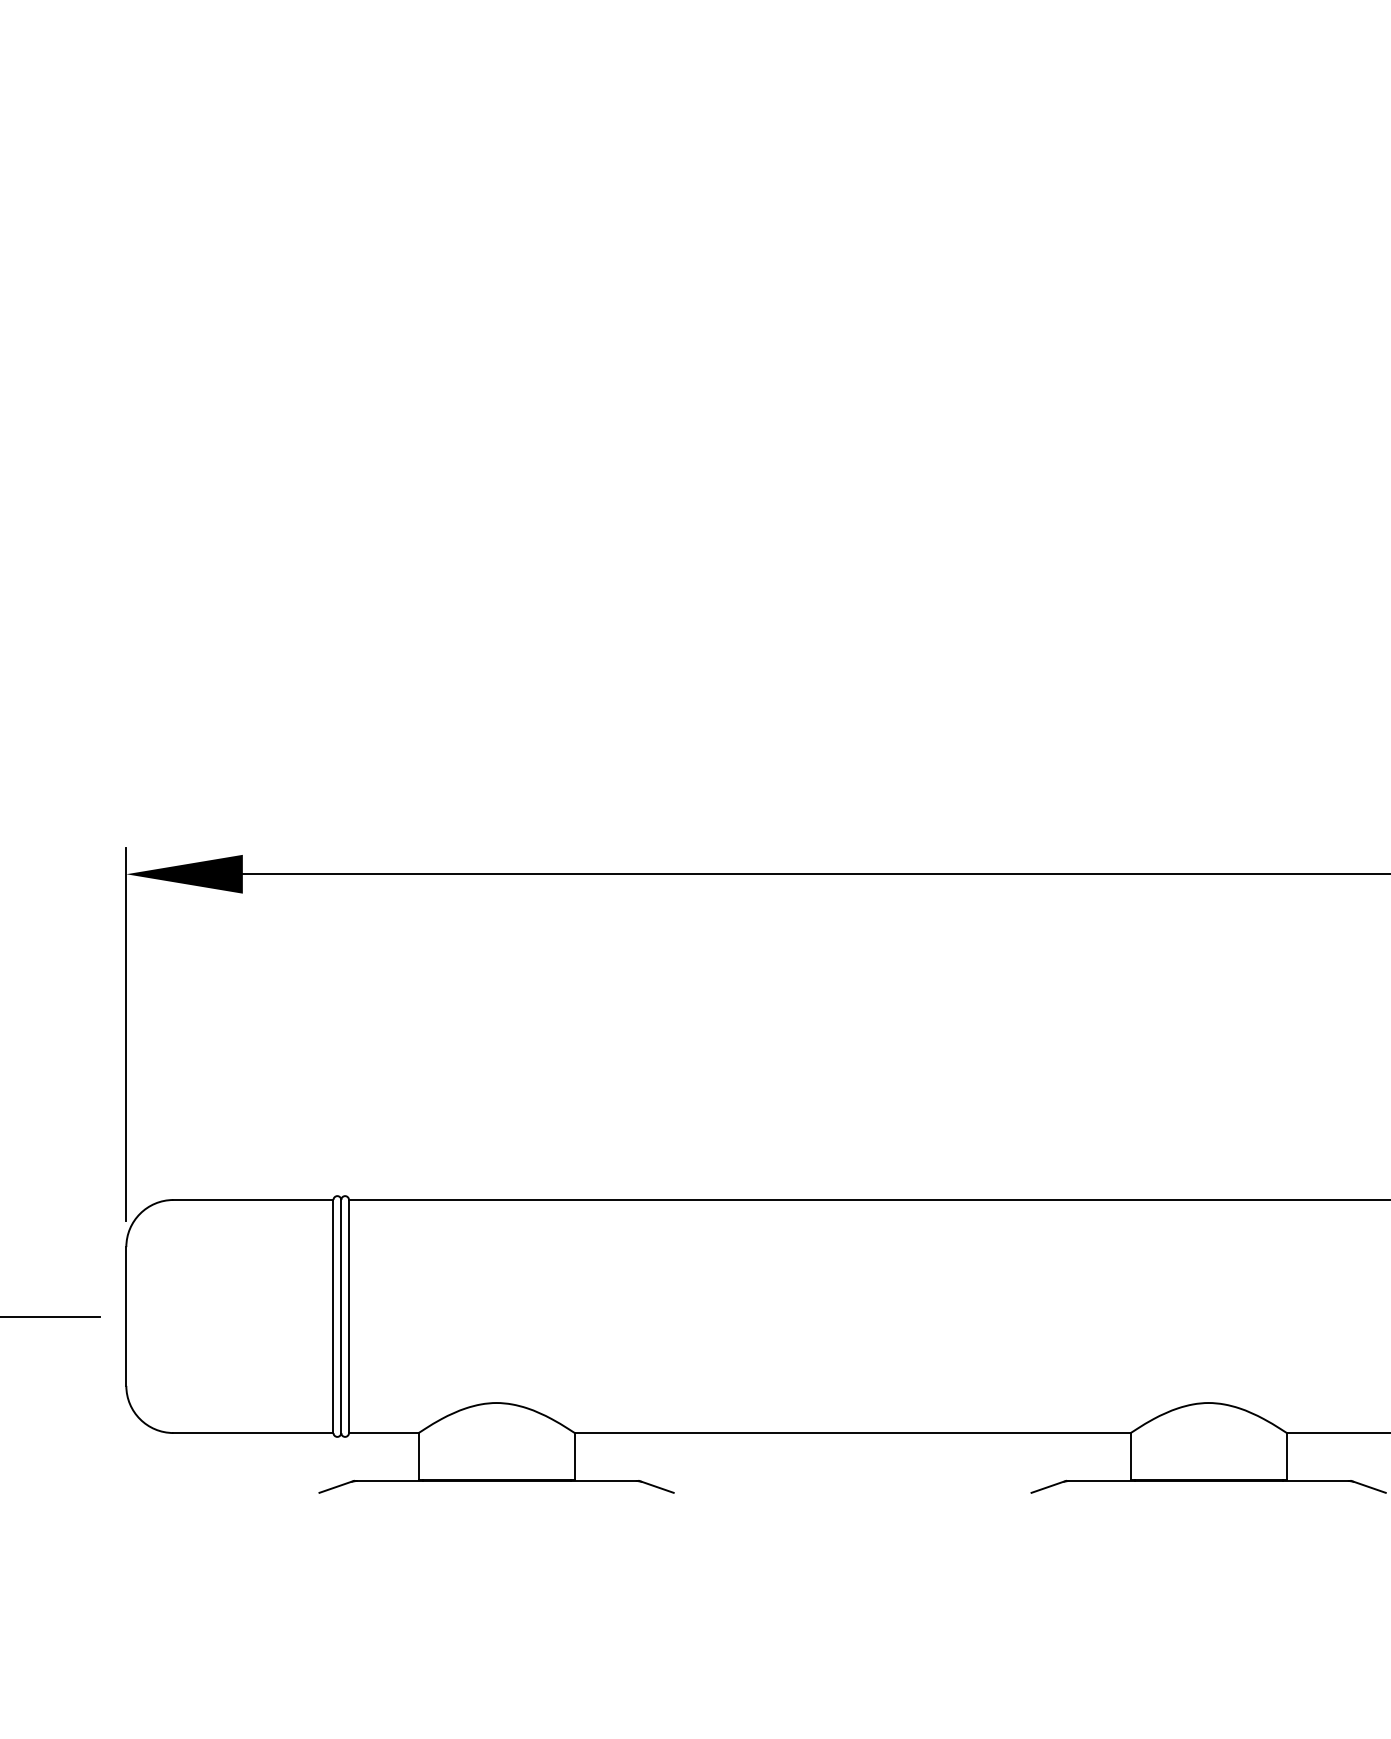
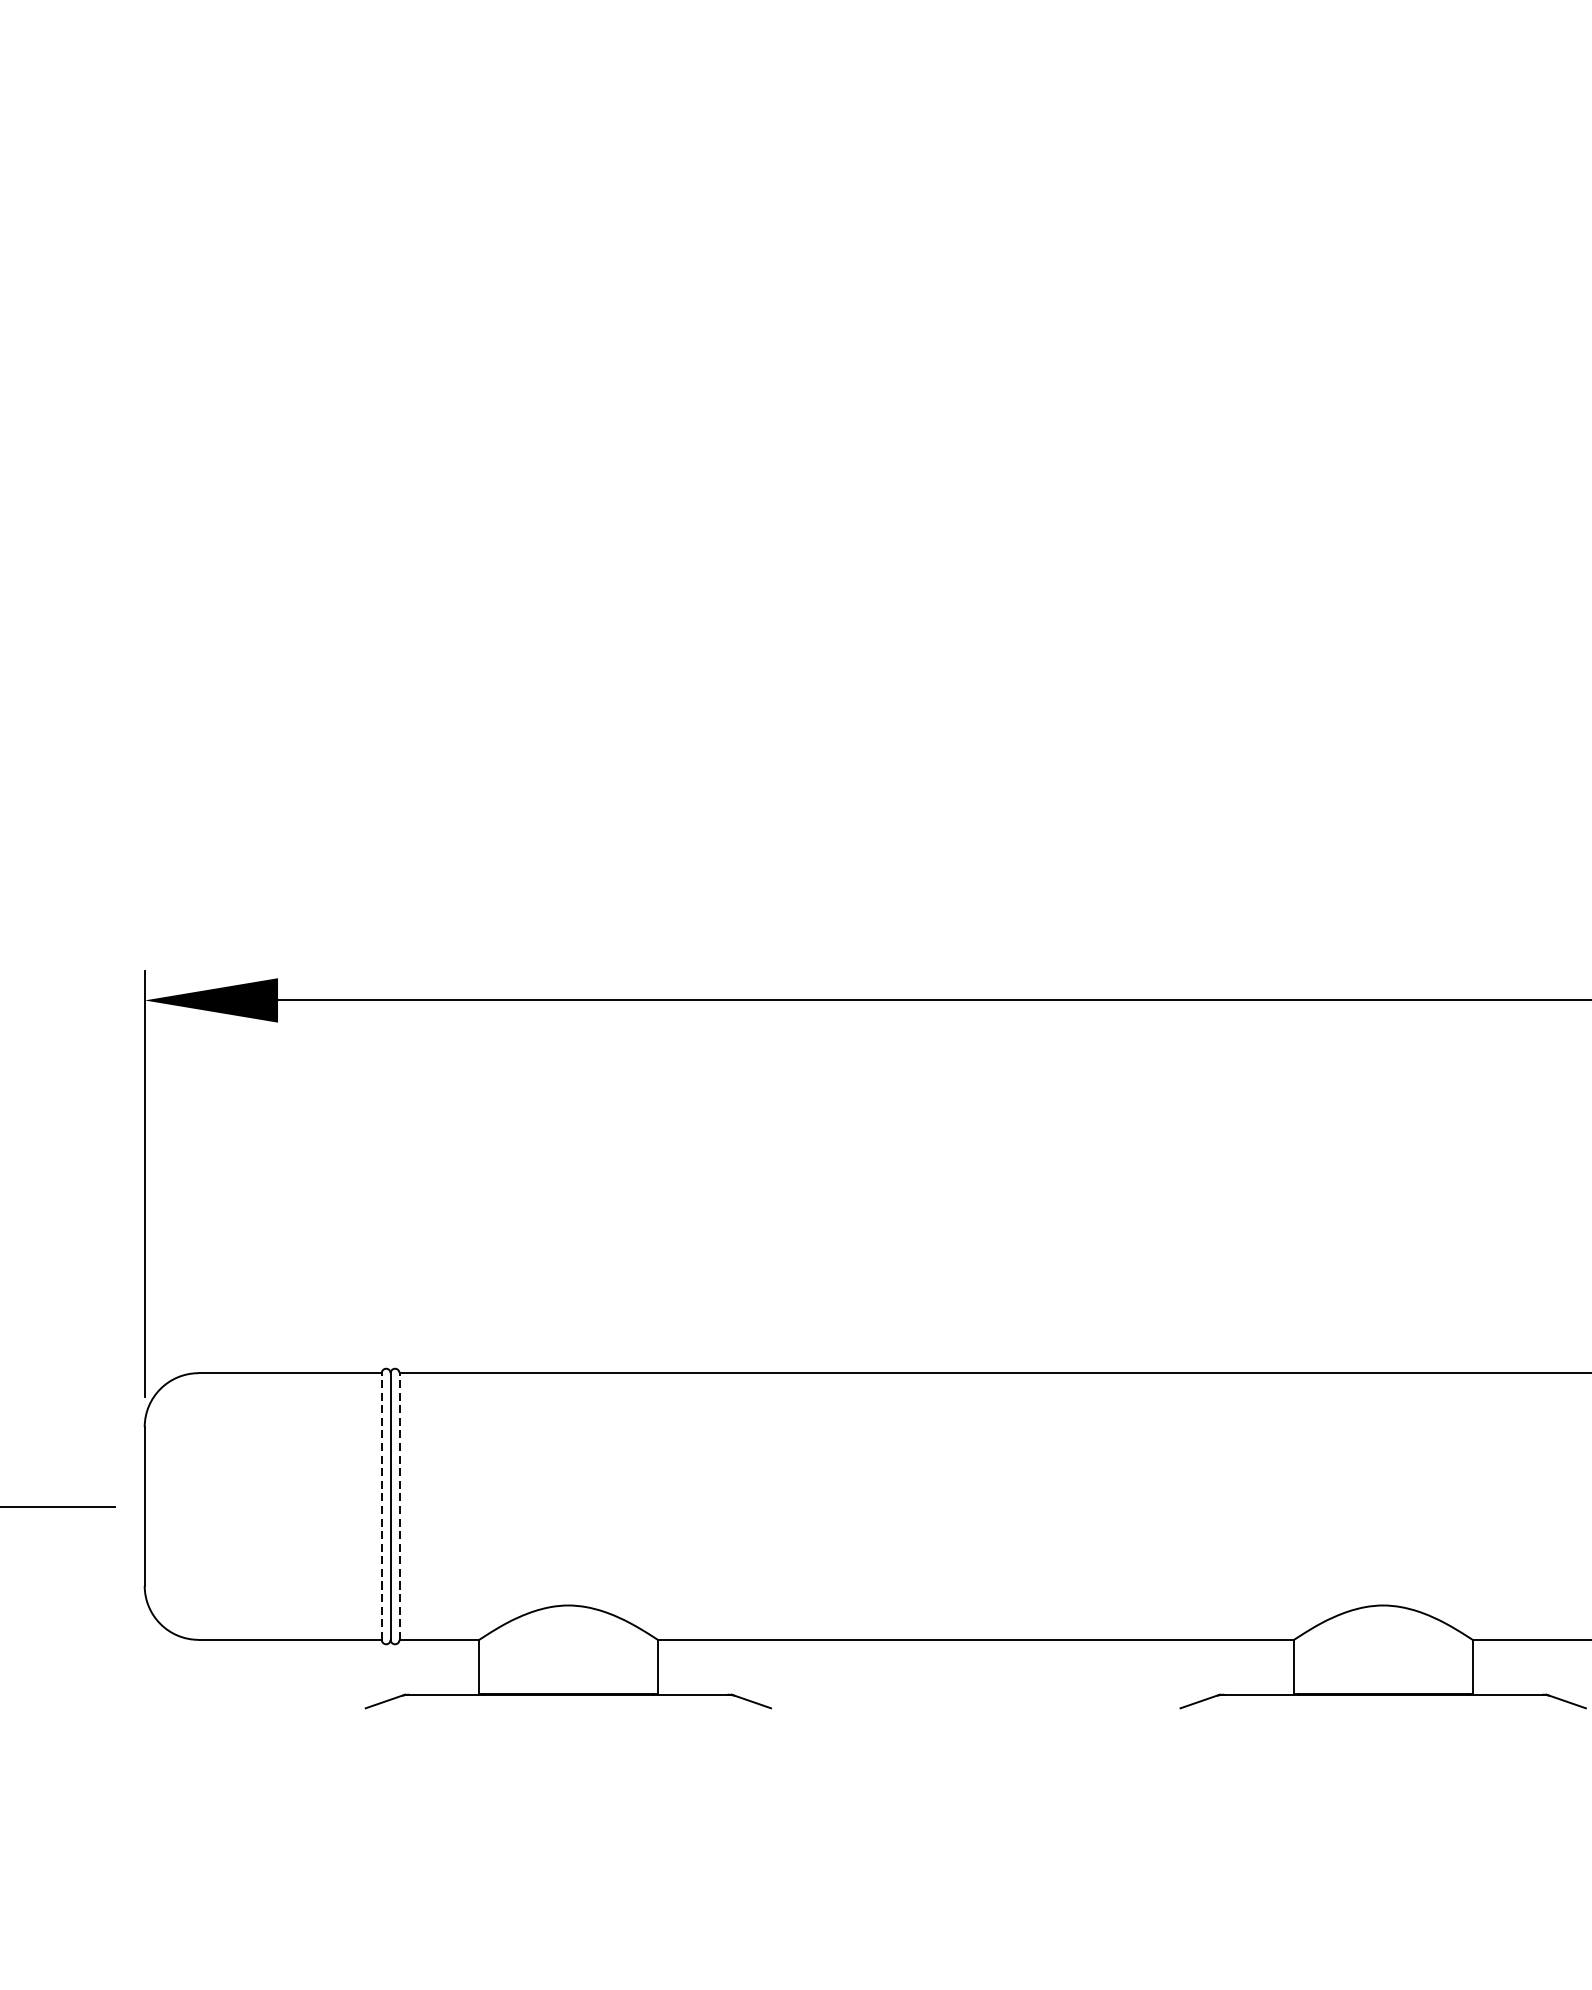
line: (333, 1316) -> (381, 1506), solid -> dashed
line: (349, 1316) -> (400, 1506), solid -> dashed

